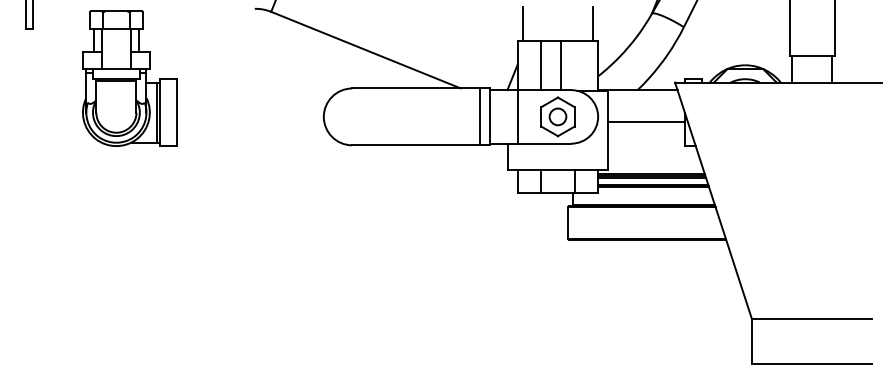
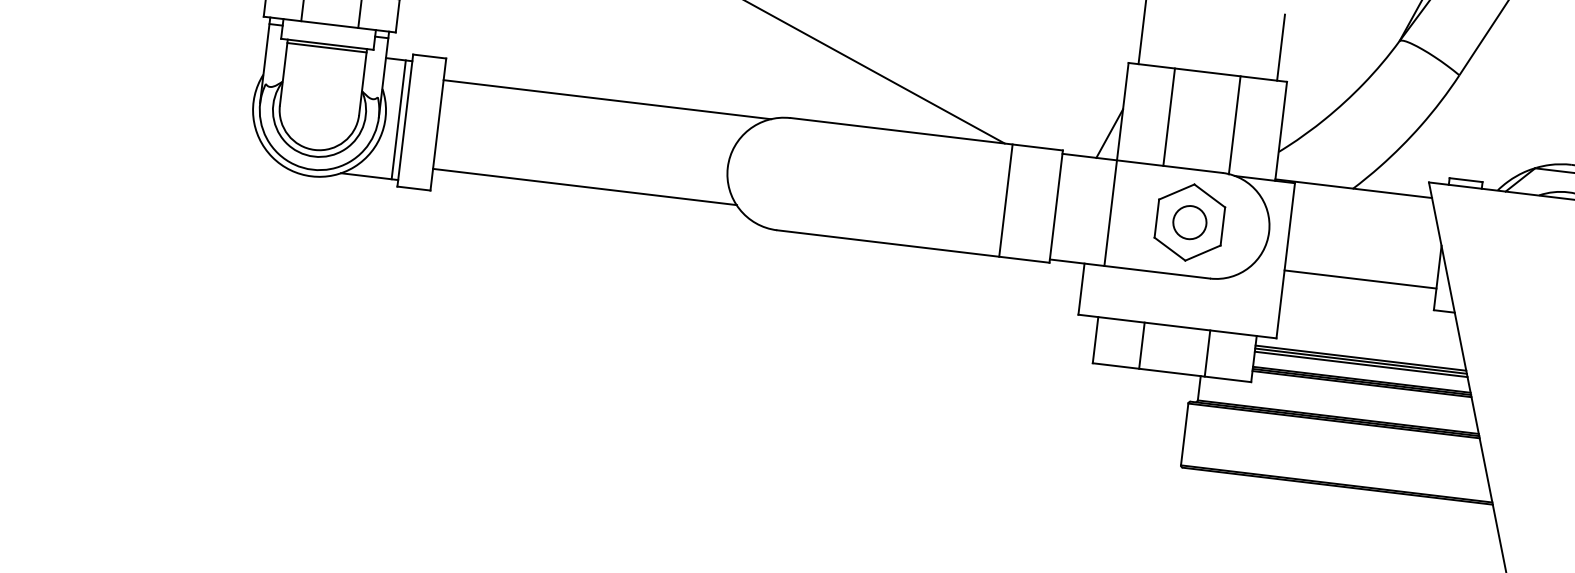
line: (560, 65) -> (1234, 125), moved
line: (259, 90) -> (607, 100), added
line: (479, 116) -> (1005, 199), moved
line: (646, 122) -> (1360, 280), moved
line: (253, 135) -> (584, 187), added

